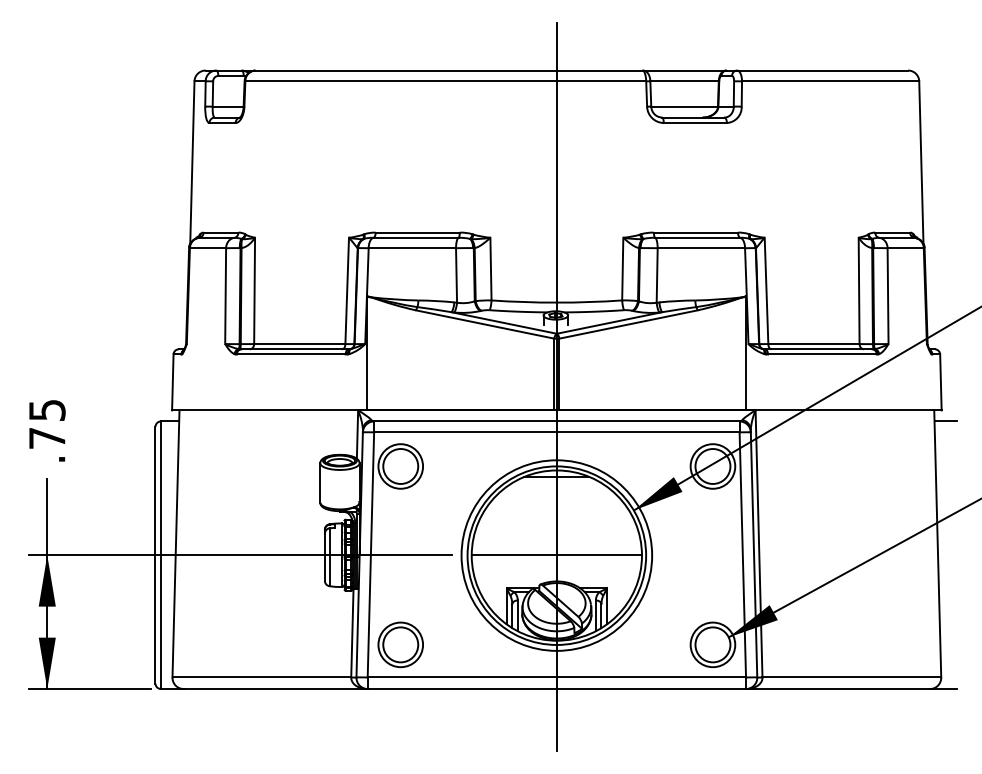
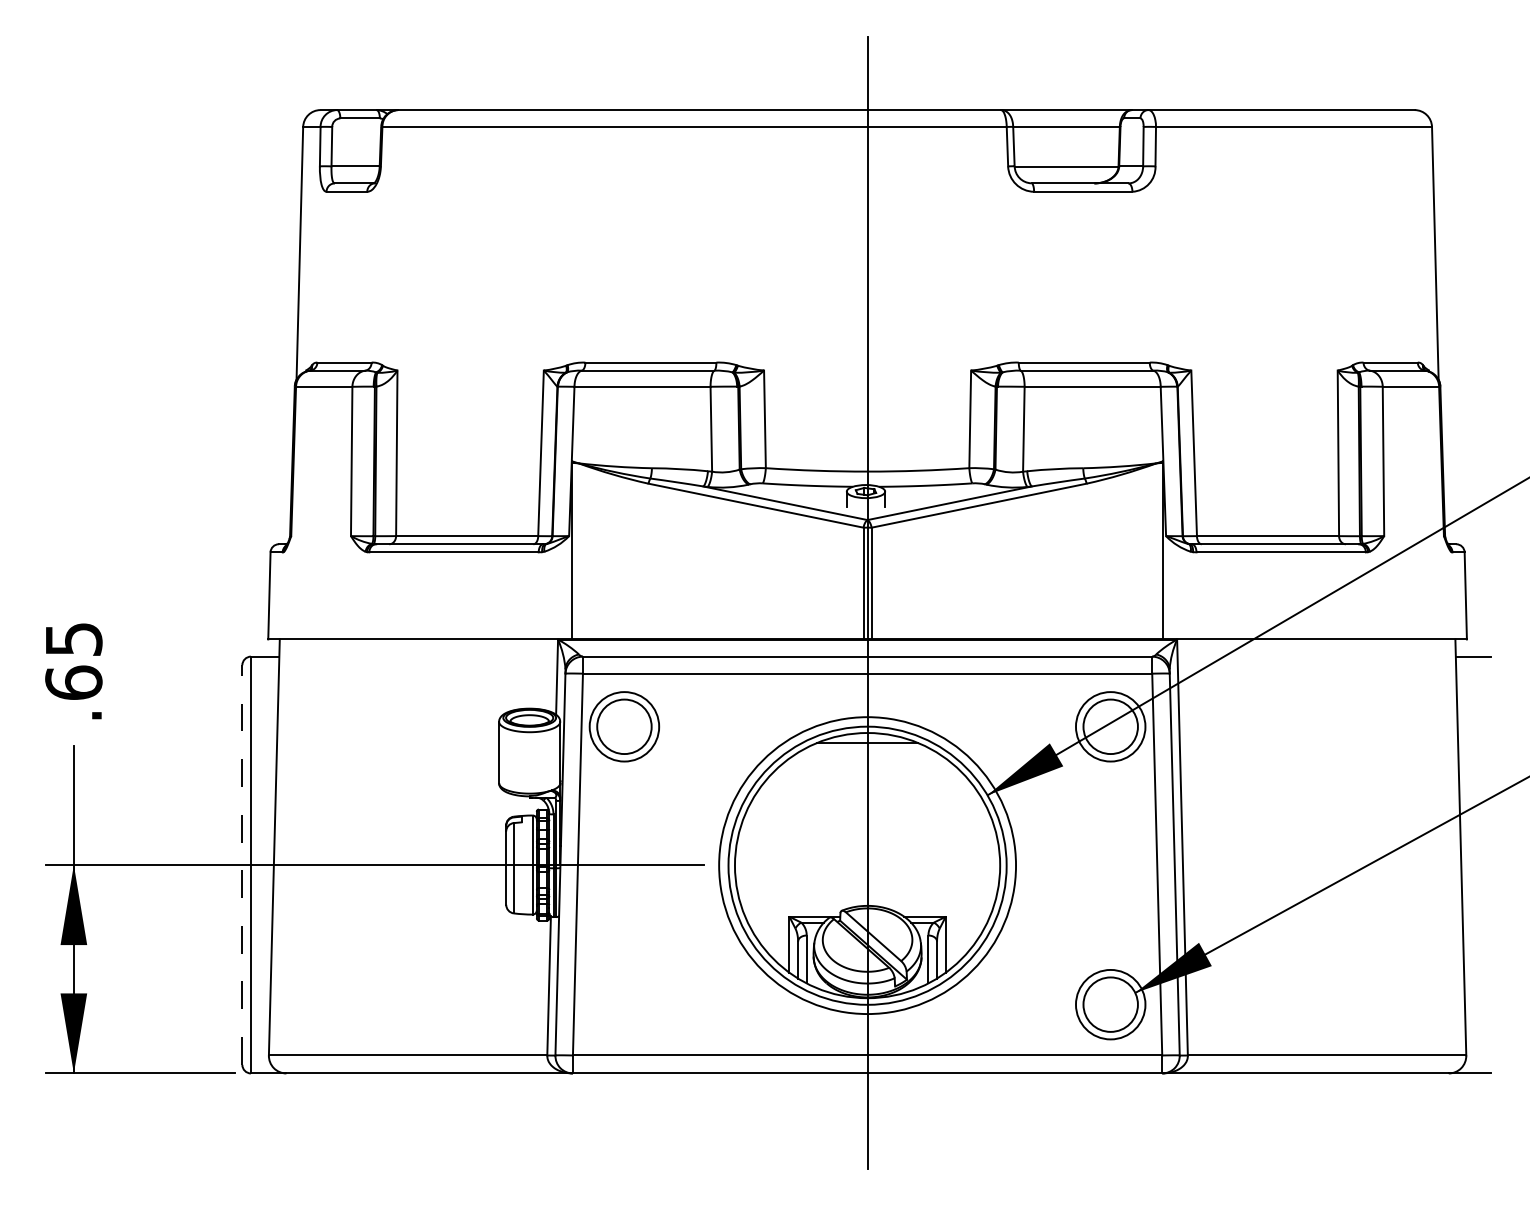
text: (46, 438) -> (72, 683), .75 -> .65
line: (155, 554) -> (242, 863), solid -> dashed
line: (556, 555) -> (867, 865), removed
part: (400, 644) -> (624, 1004), removed

